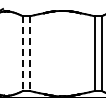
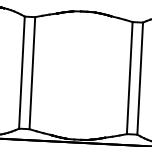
line: (22, 54) -> (21, 73), dashed -> solid
line: (29, 54) -> (31, 74), dashed -> solid

